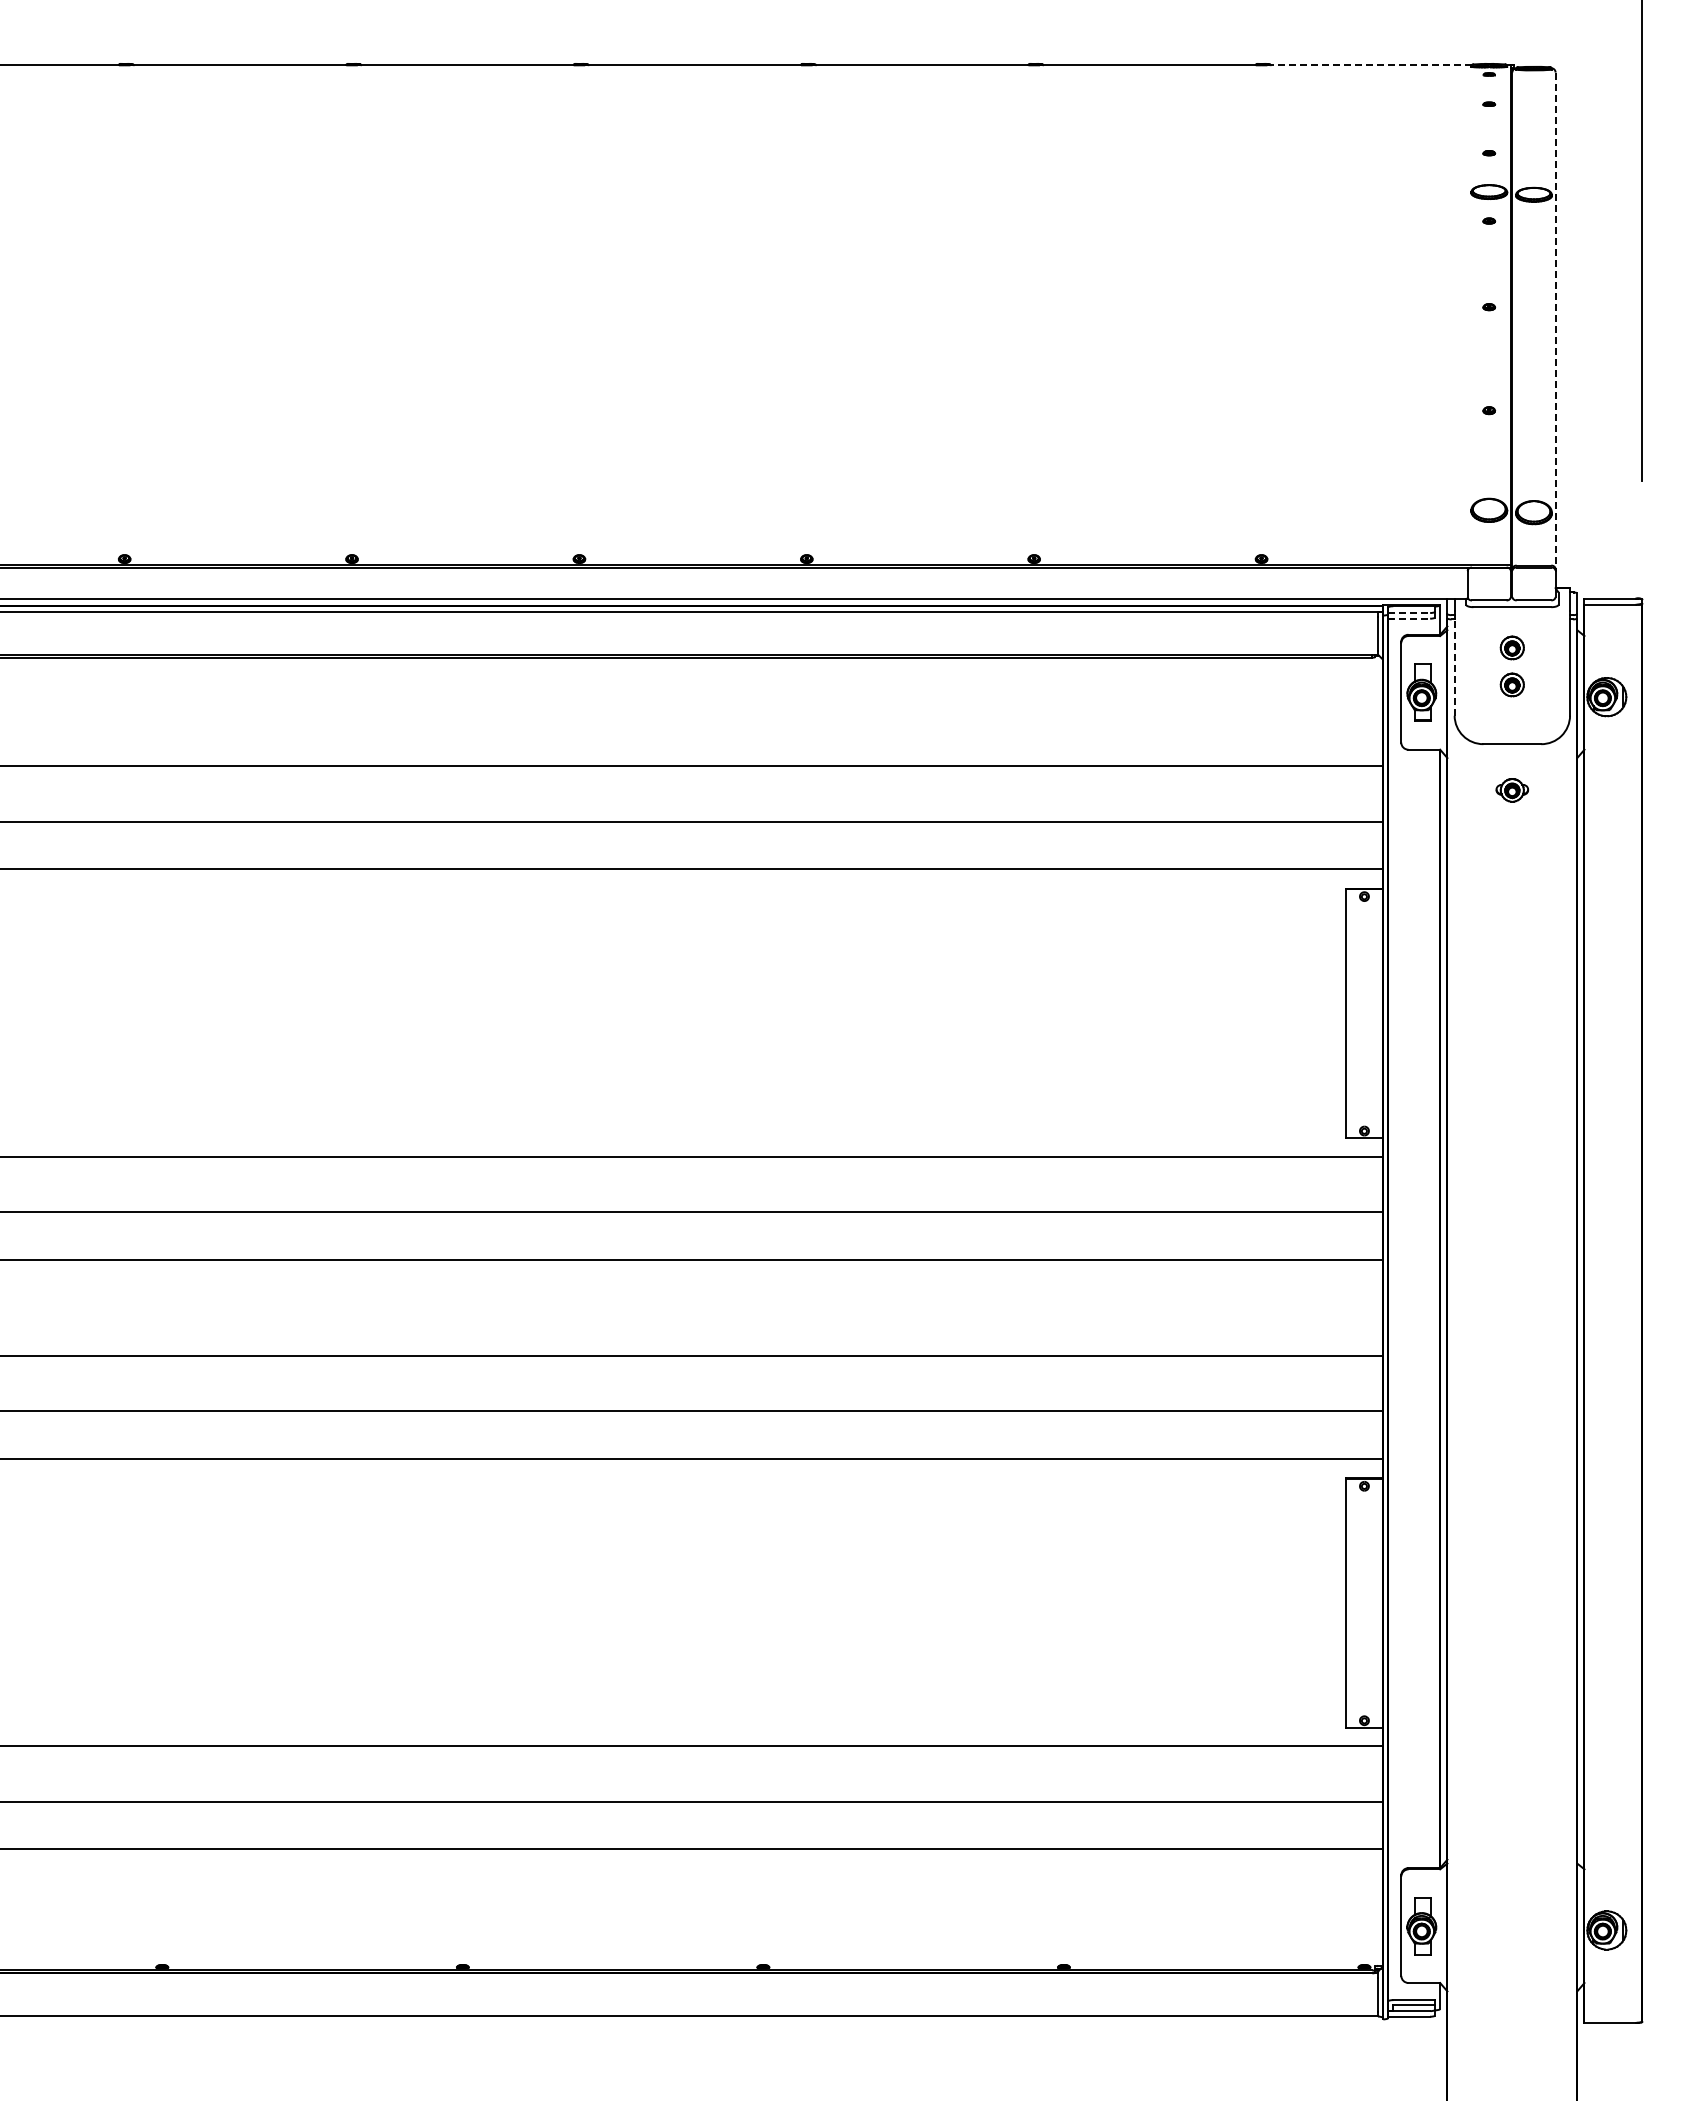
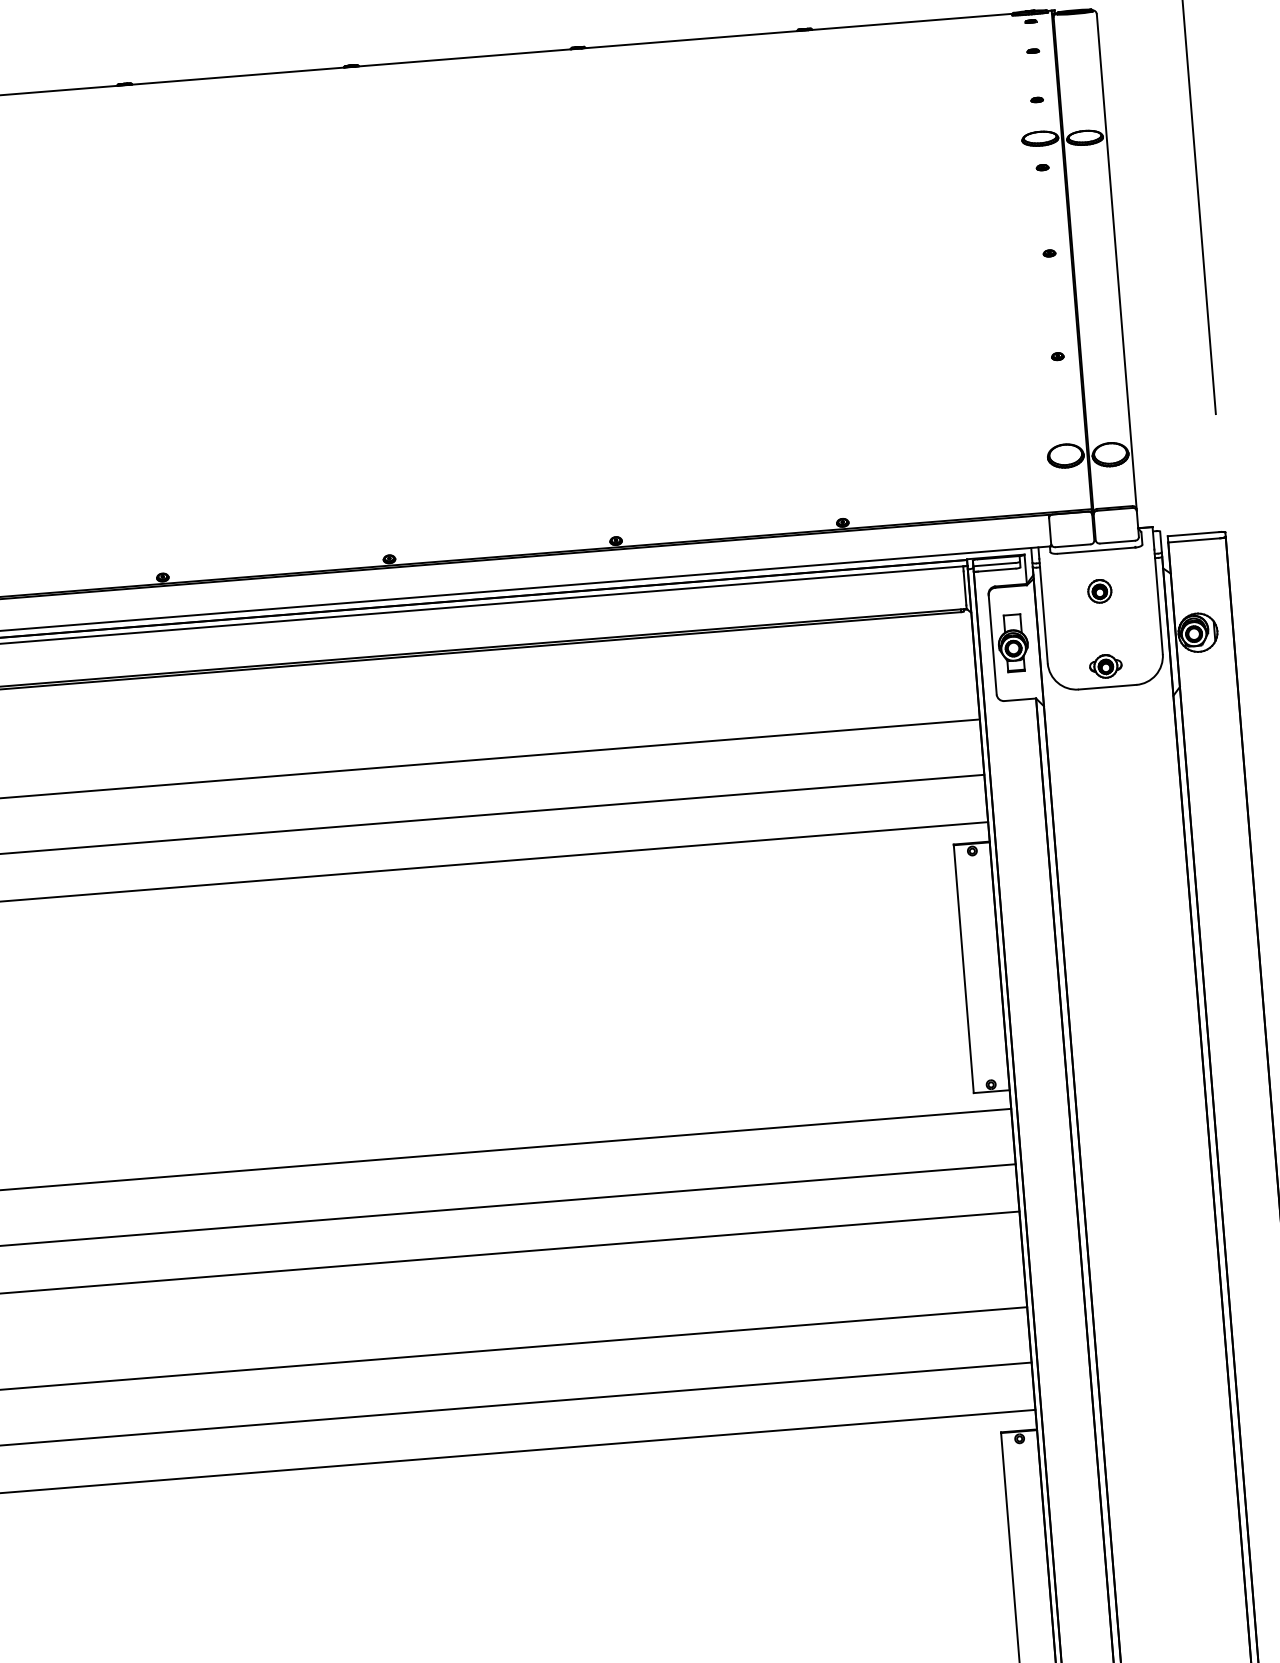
line: (1368, 65) -> (909, 22), dashed -> solid
line: (1555, 321) -> (1116, 262), dashed -> solid
line: (1409, 612) -> (994, 564), dashed -> solid
line: (1409, 618) -> (994, 570), dashed -> solid
line: (1454, 666) -> (1043, 614), dashed -> solid
part: (1511, 684) -> (1101, 627), removed
part: (1511, 790) -> (1105, 666), moved

